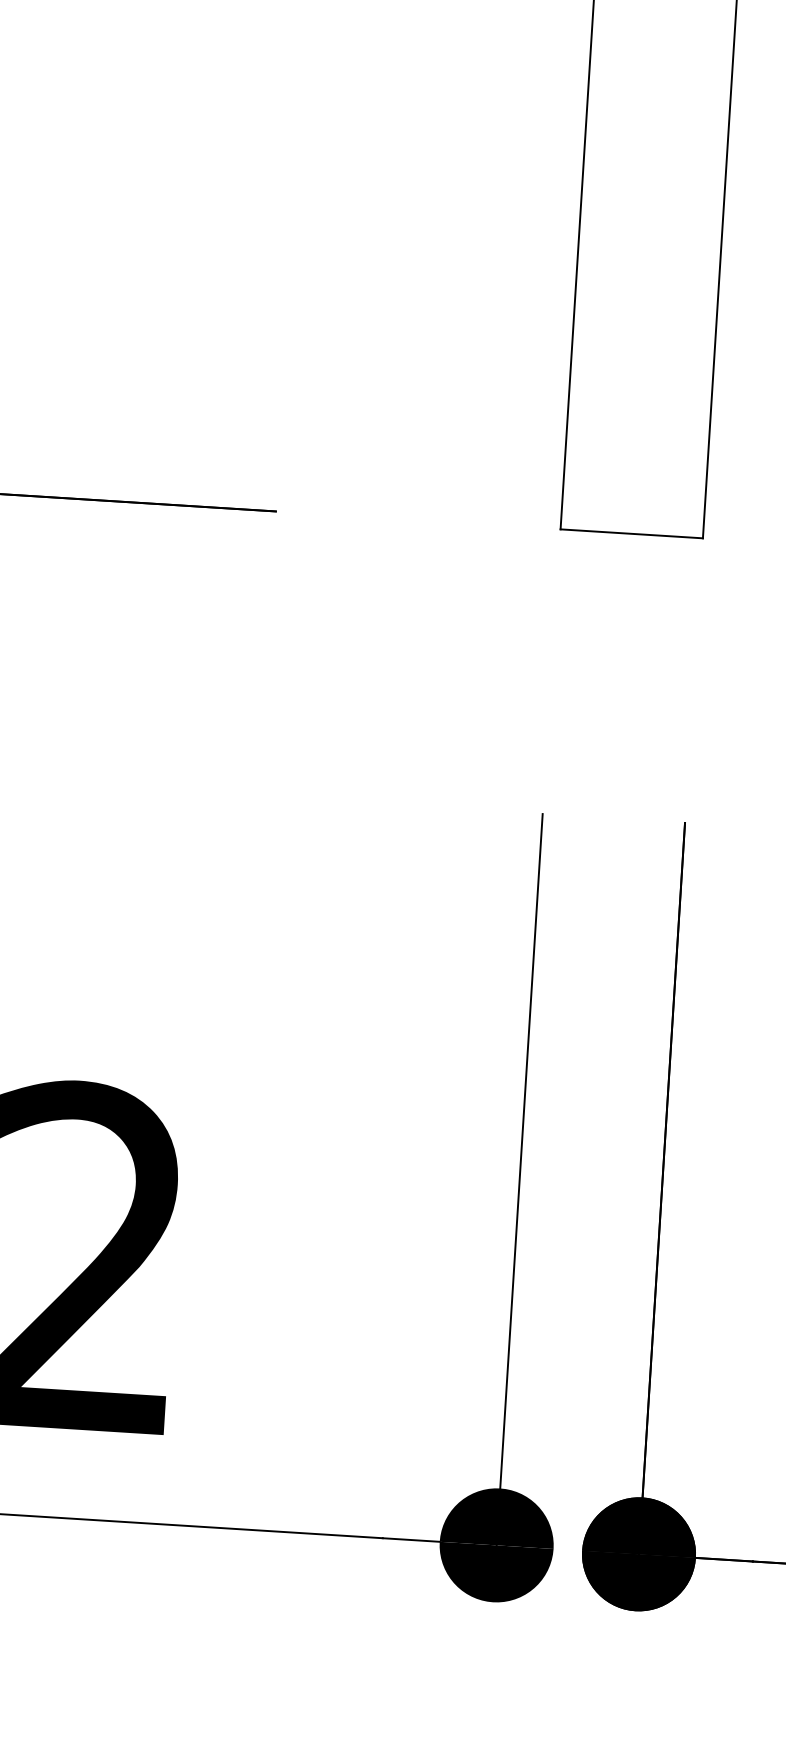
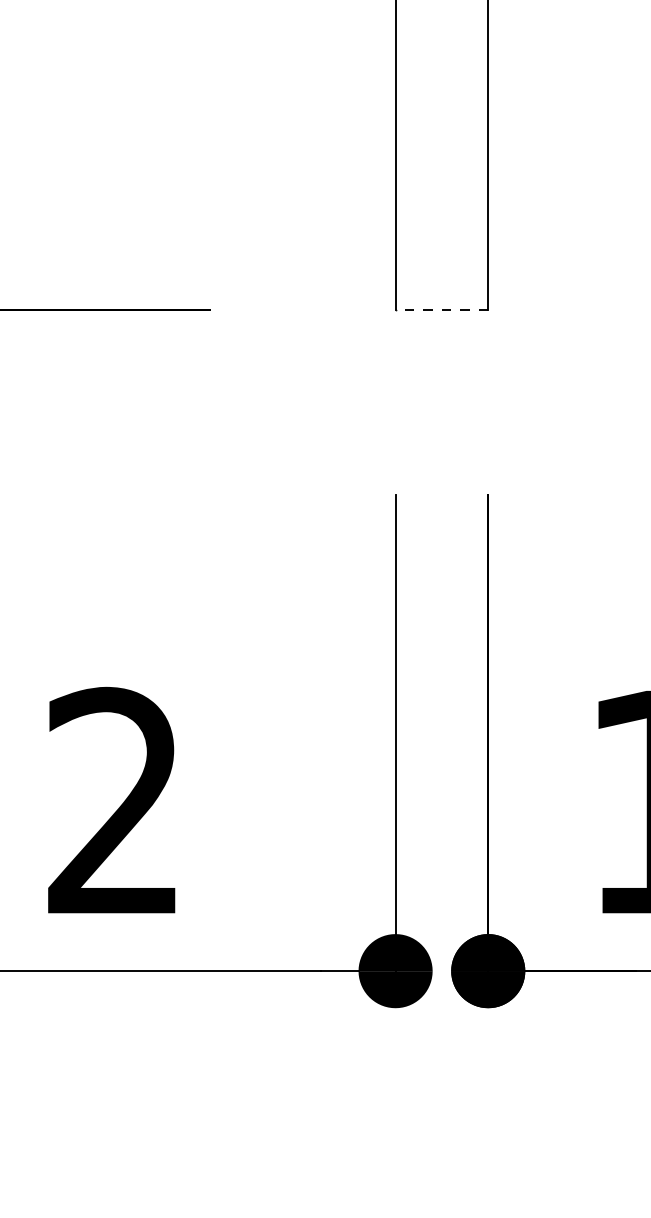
line: (631, 533) -> (441, 309), solid -> dashed

